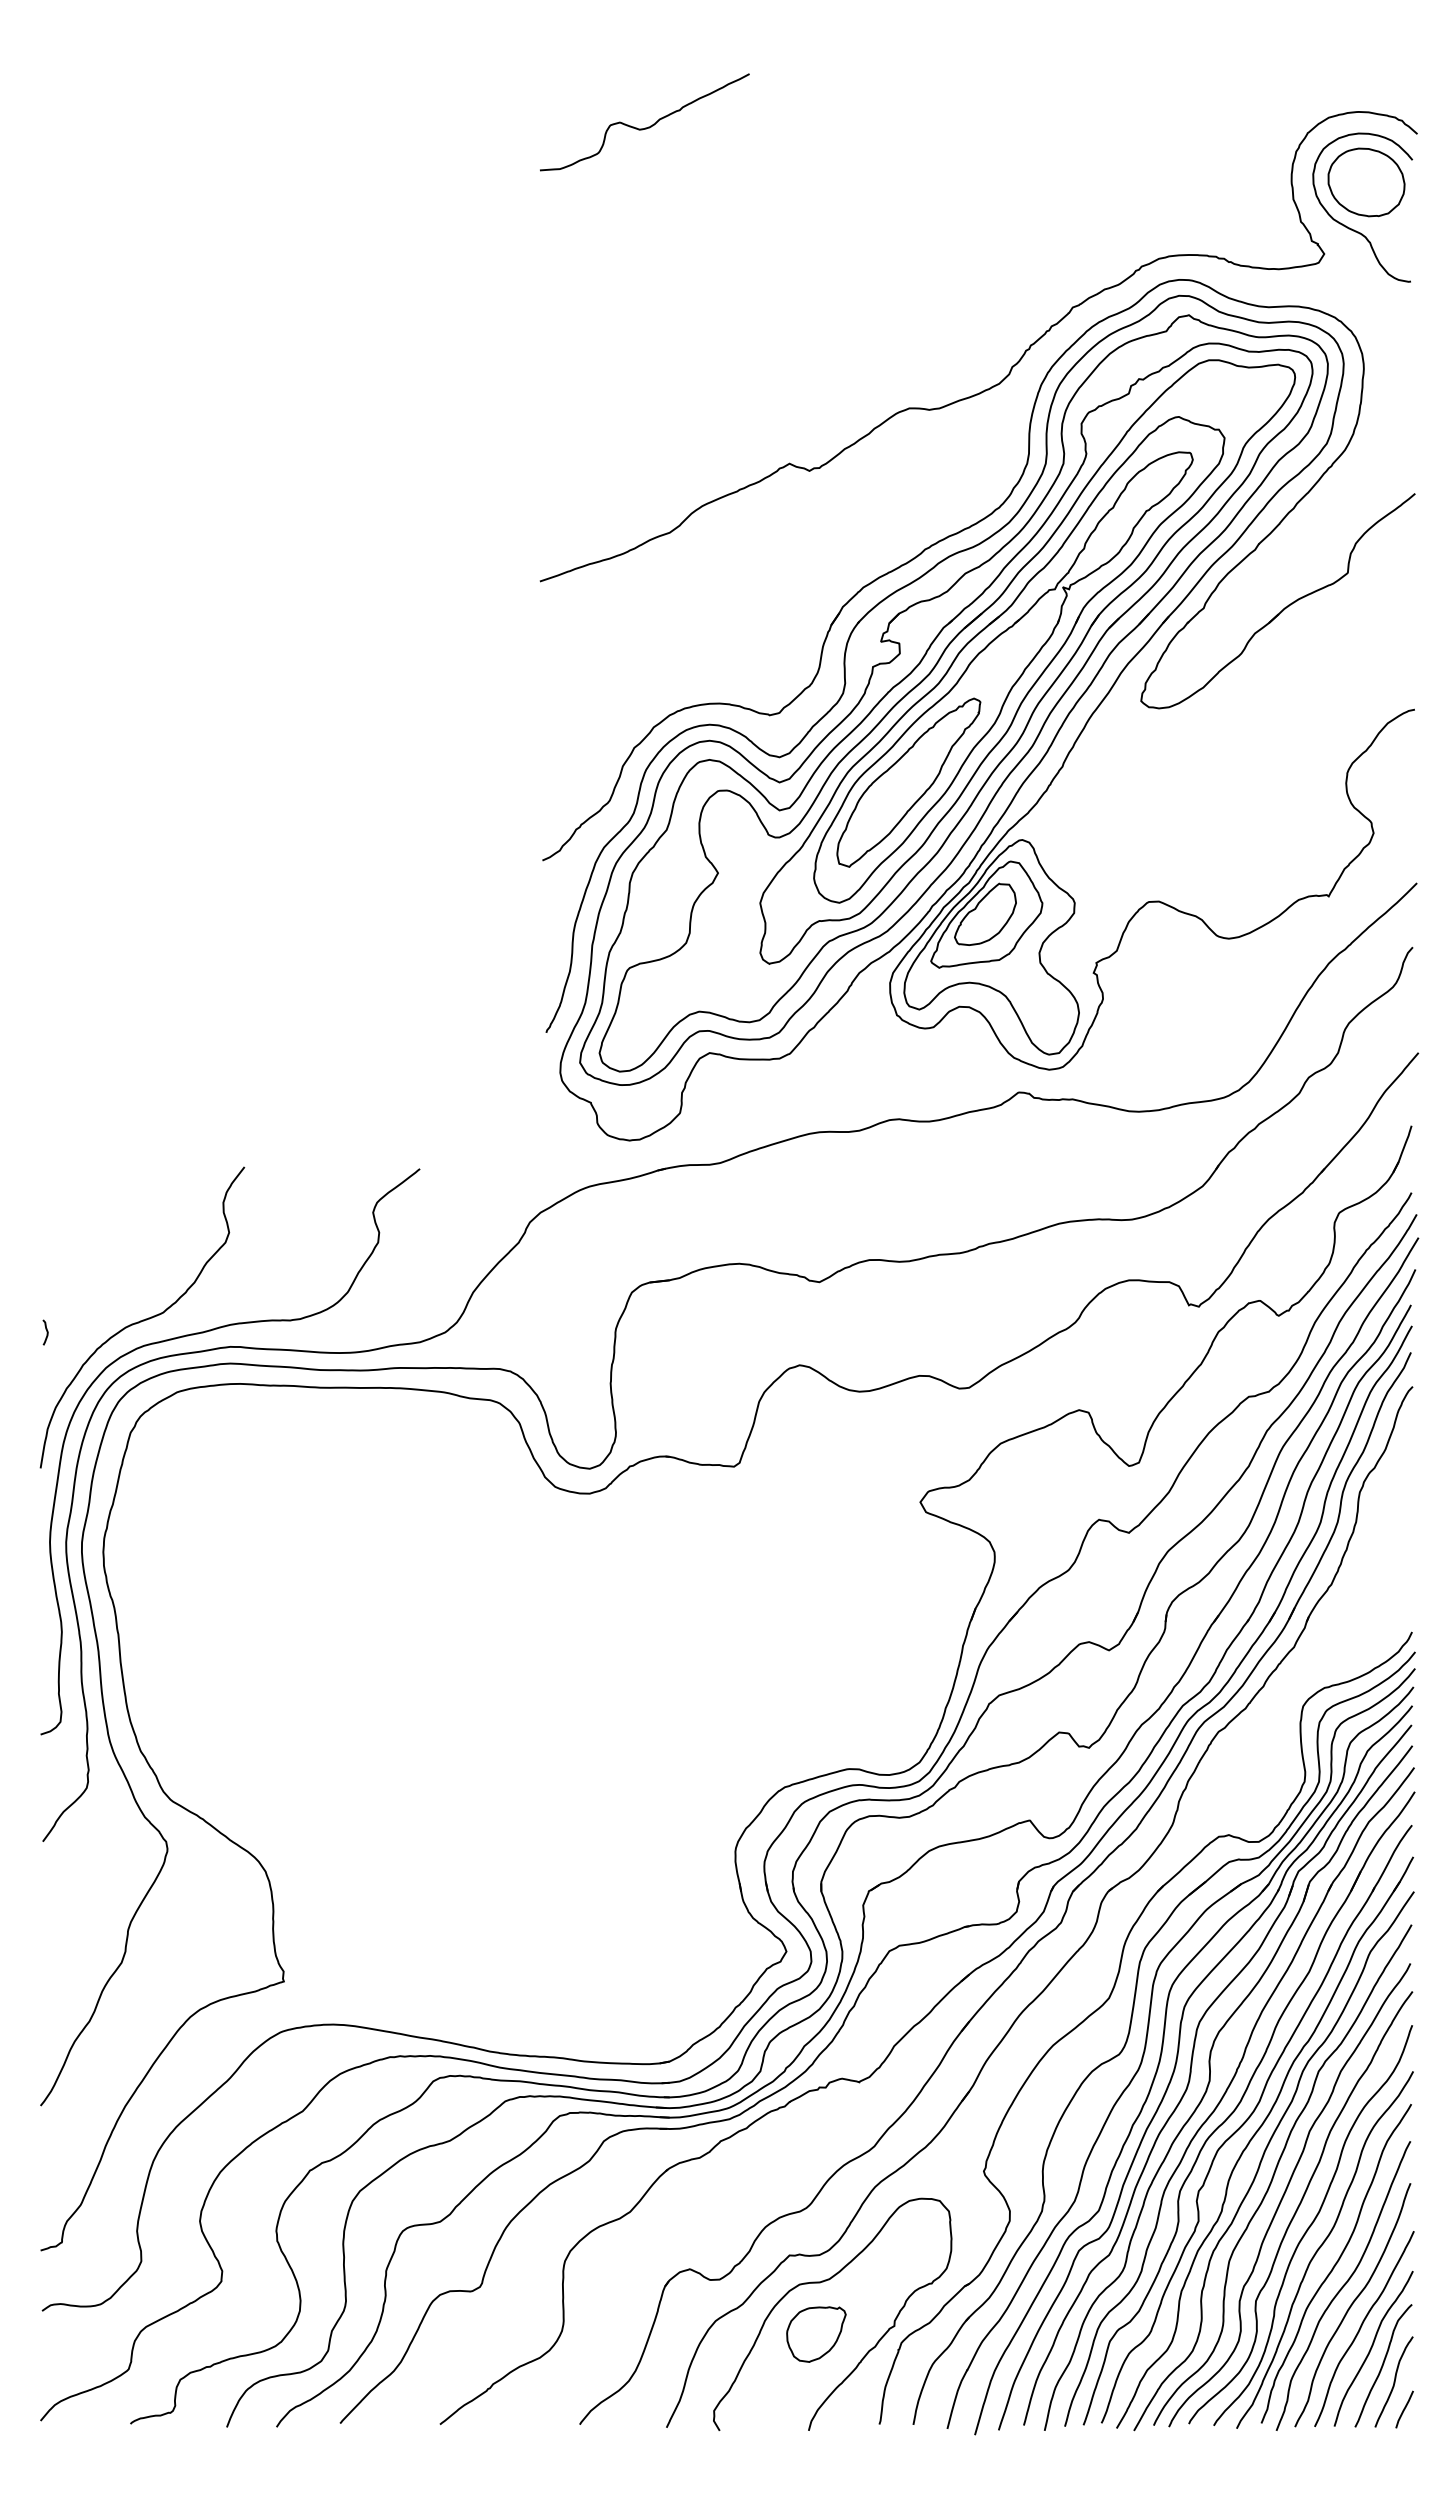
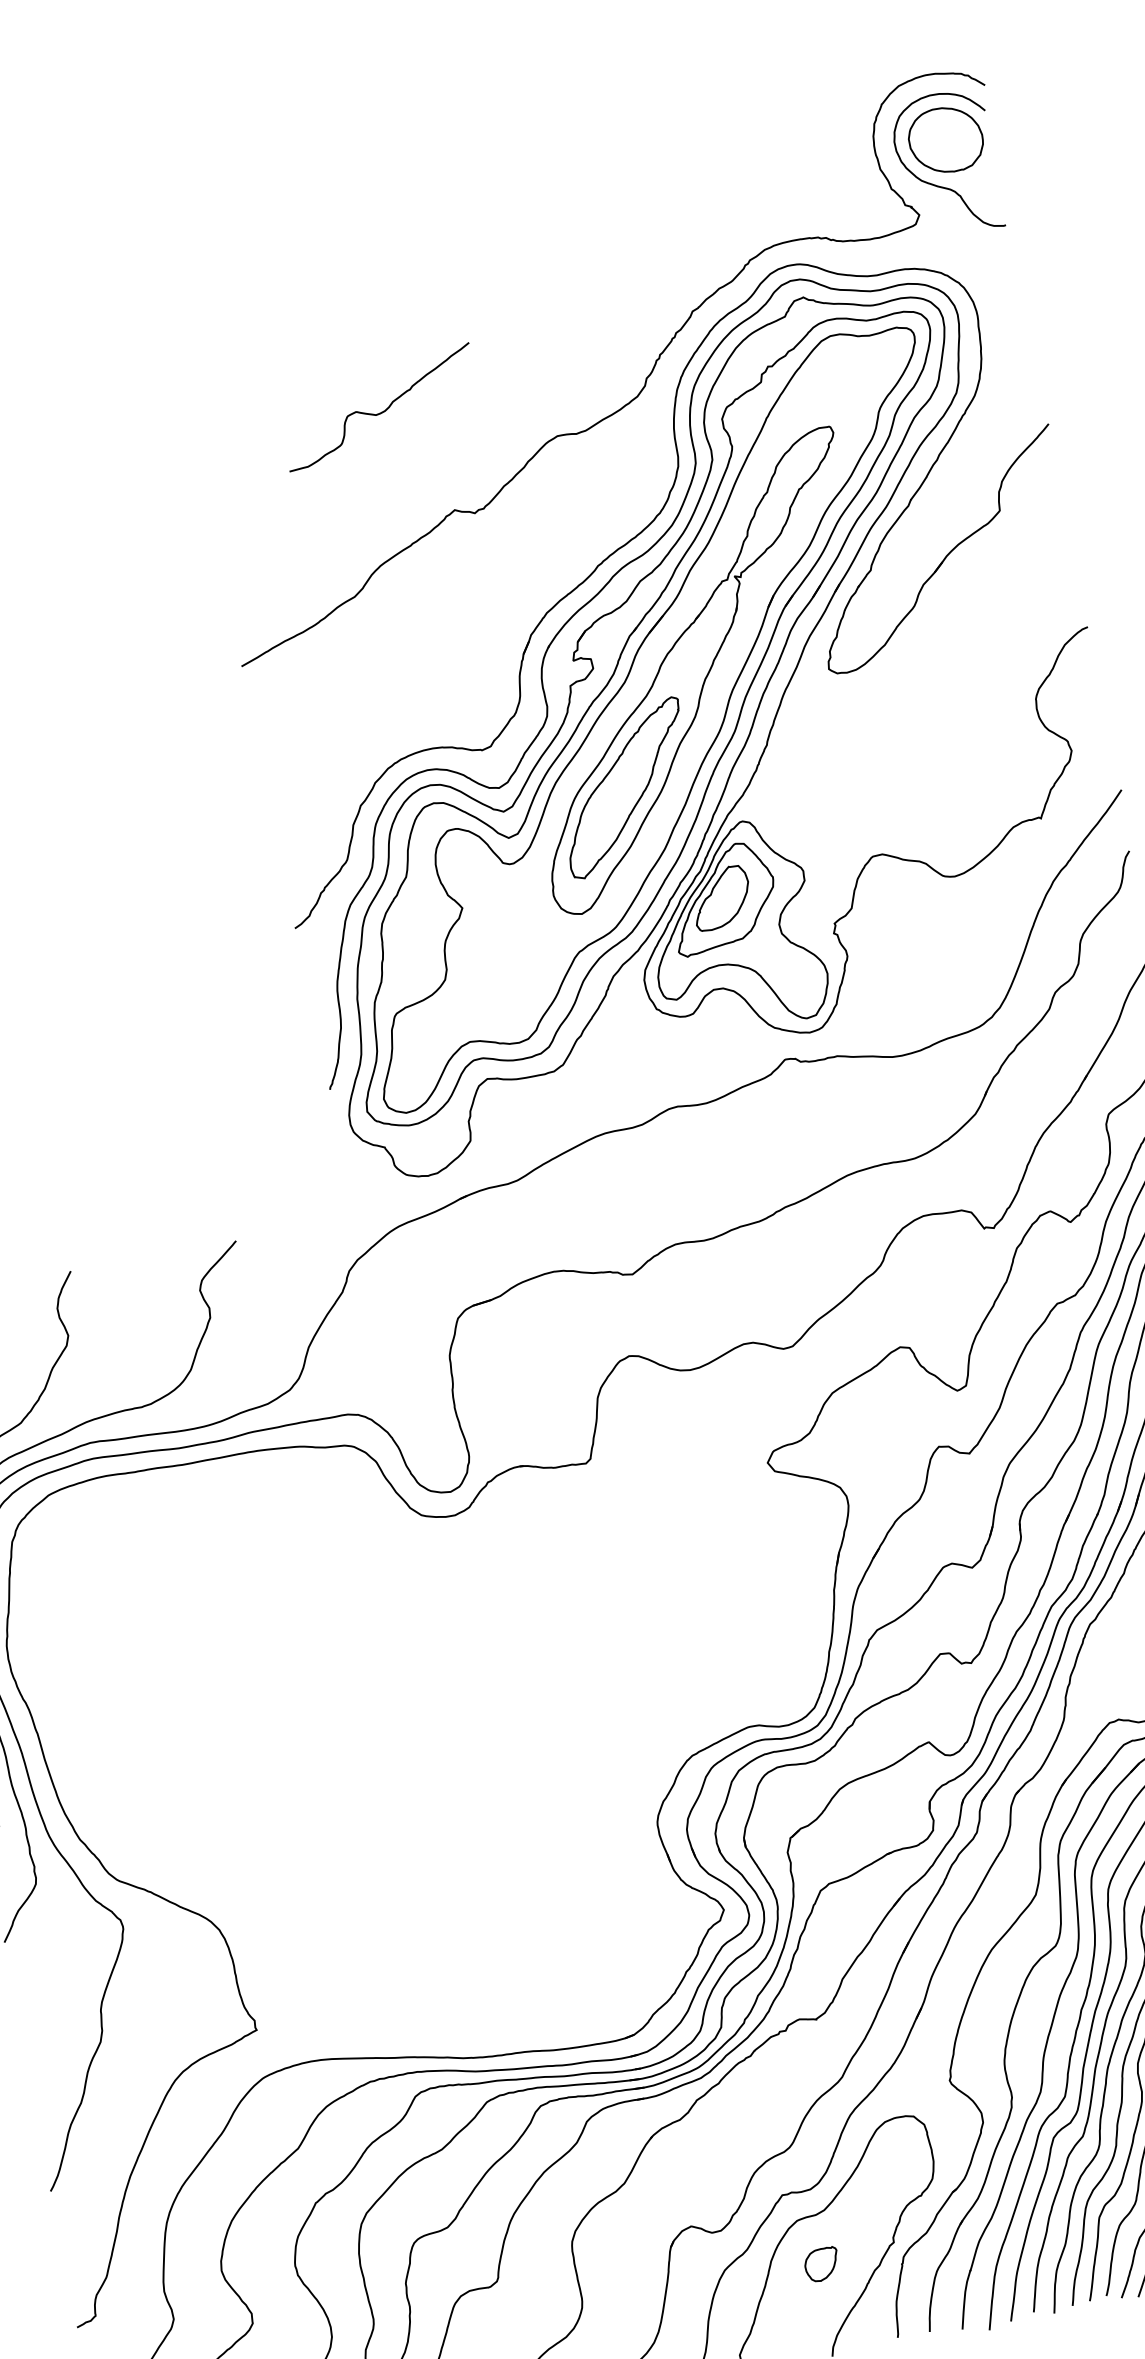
curve: (645, 127) -> (381, 411), moved
part: (992, 690) -> (687, 686), removed
part: (816, 2334) -> (822, 2264), size x0.6

